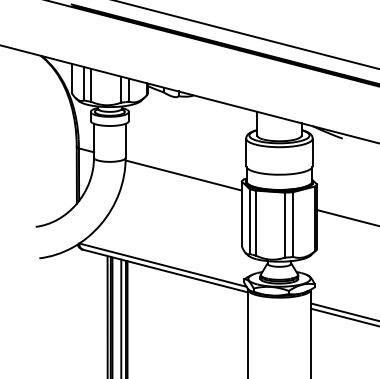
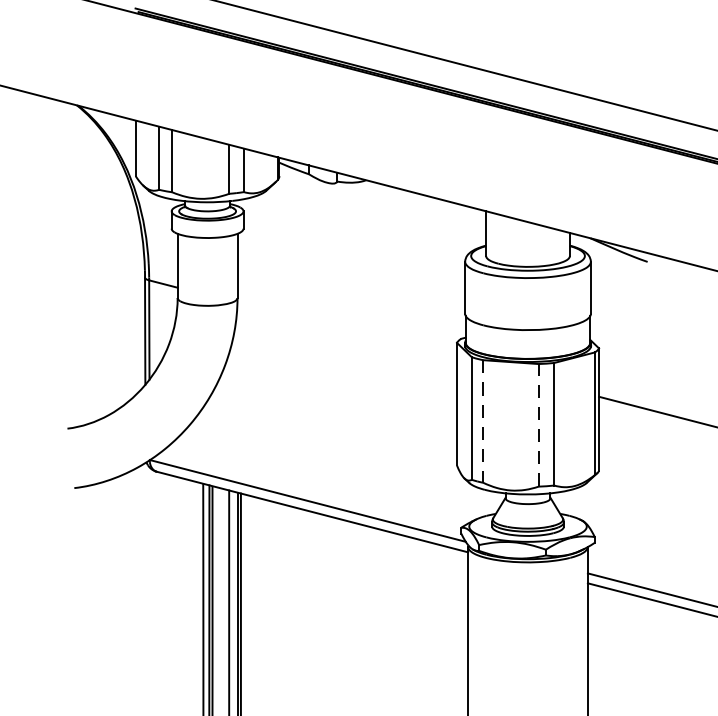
line: (183, 175) -> (346, 331), removed
line: (255, 223) -> (482, 422), solid -> dashed
line: (285, 224) -> (539, 424), solid -> dashed

